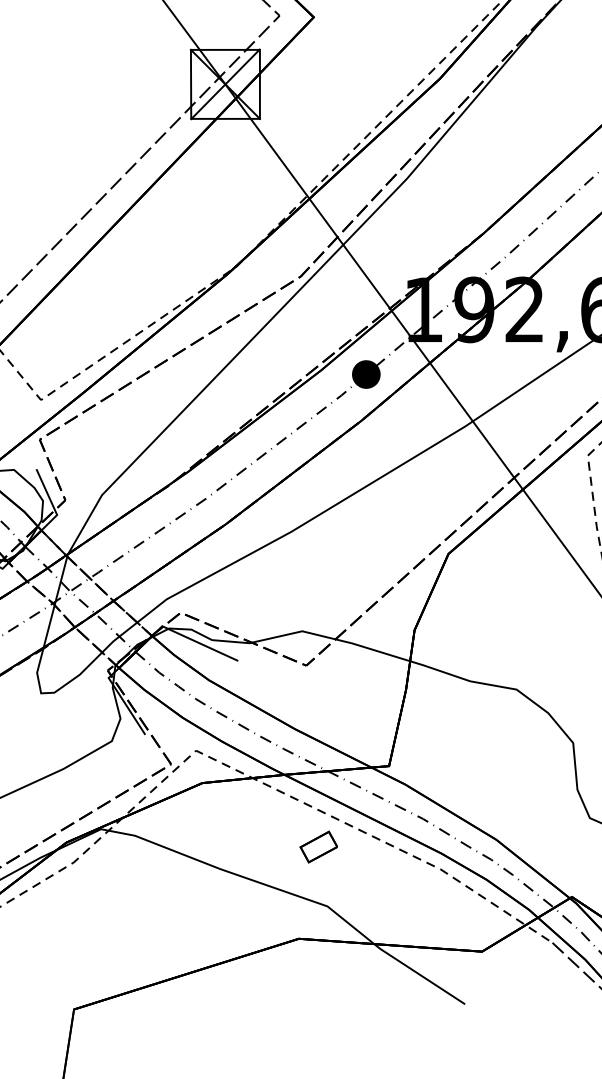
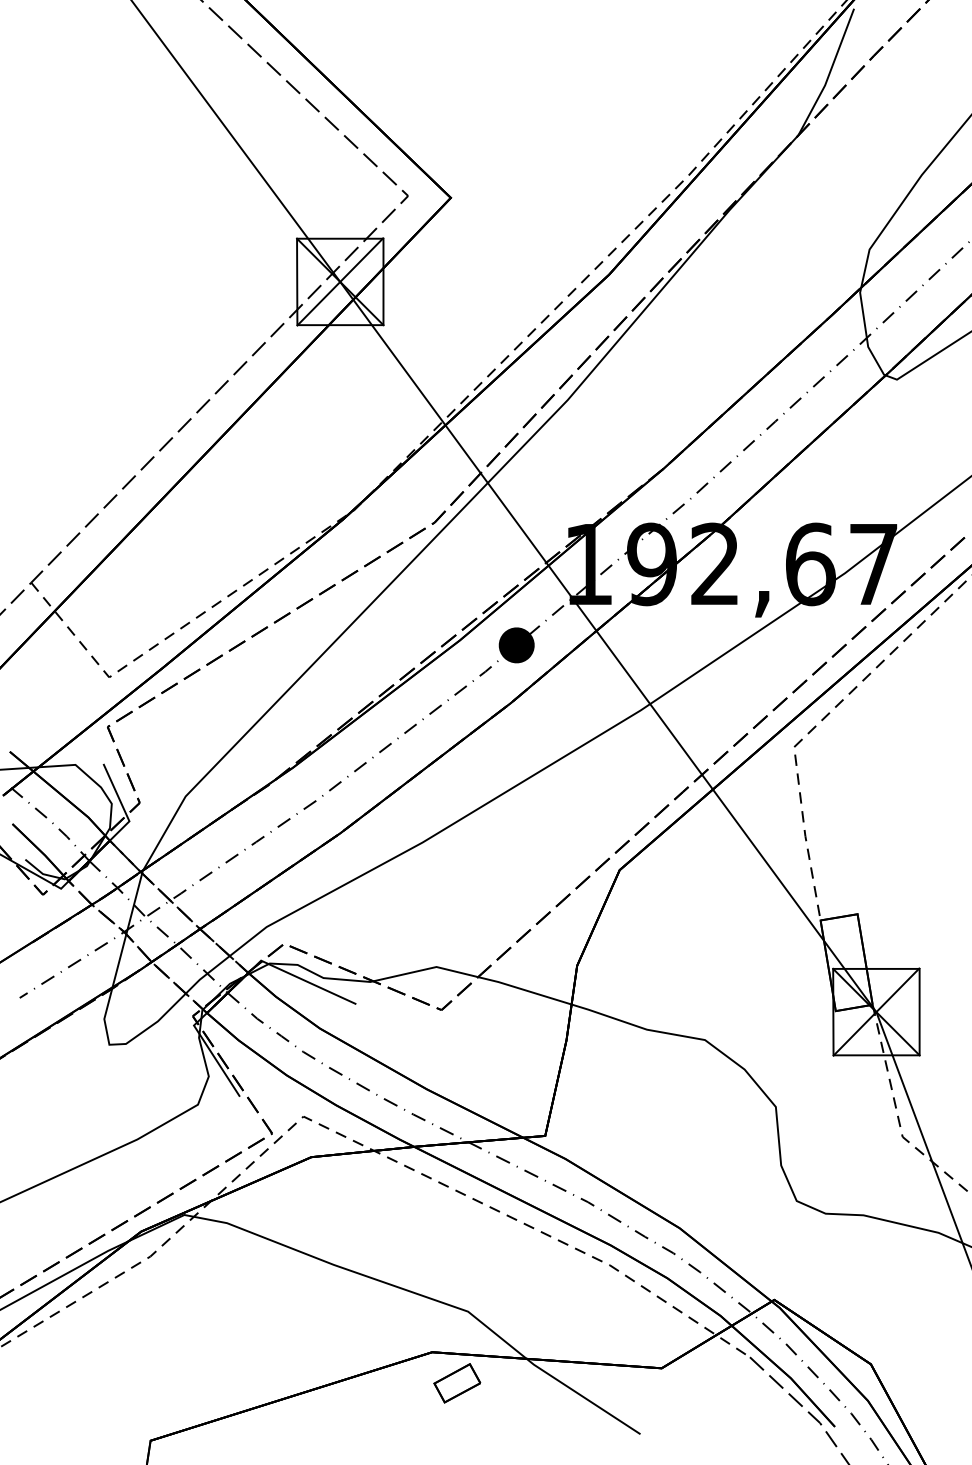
part: (319, 847) -> (457, 1383), moved

